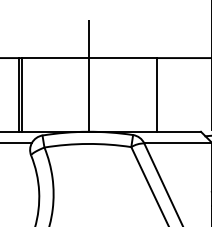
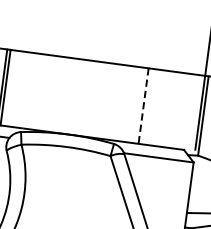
line: (89, 75) -> (77, 76), removed
line: (156, 94) -> (143, 105), solid -> dashed

